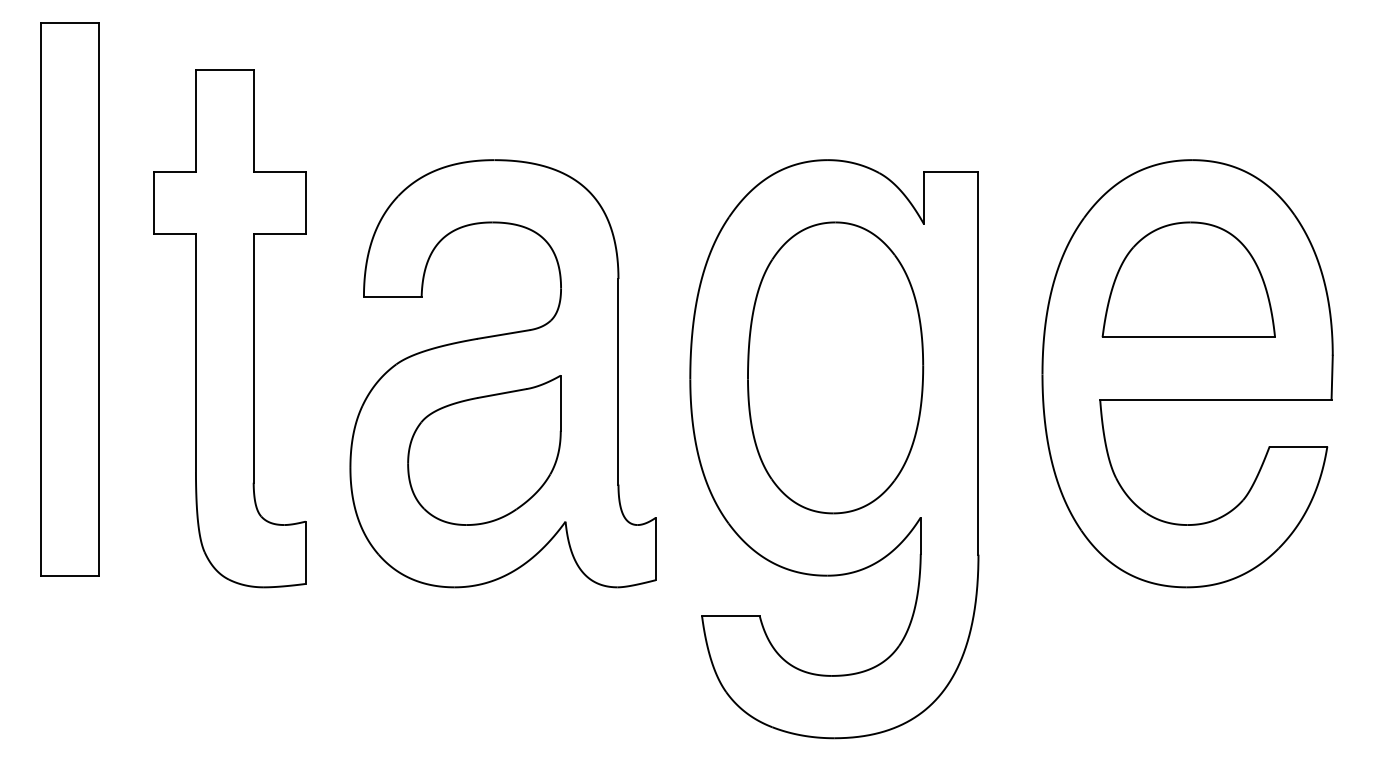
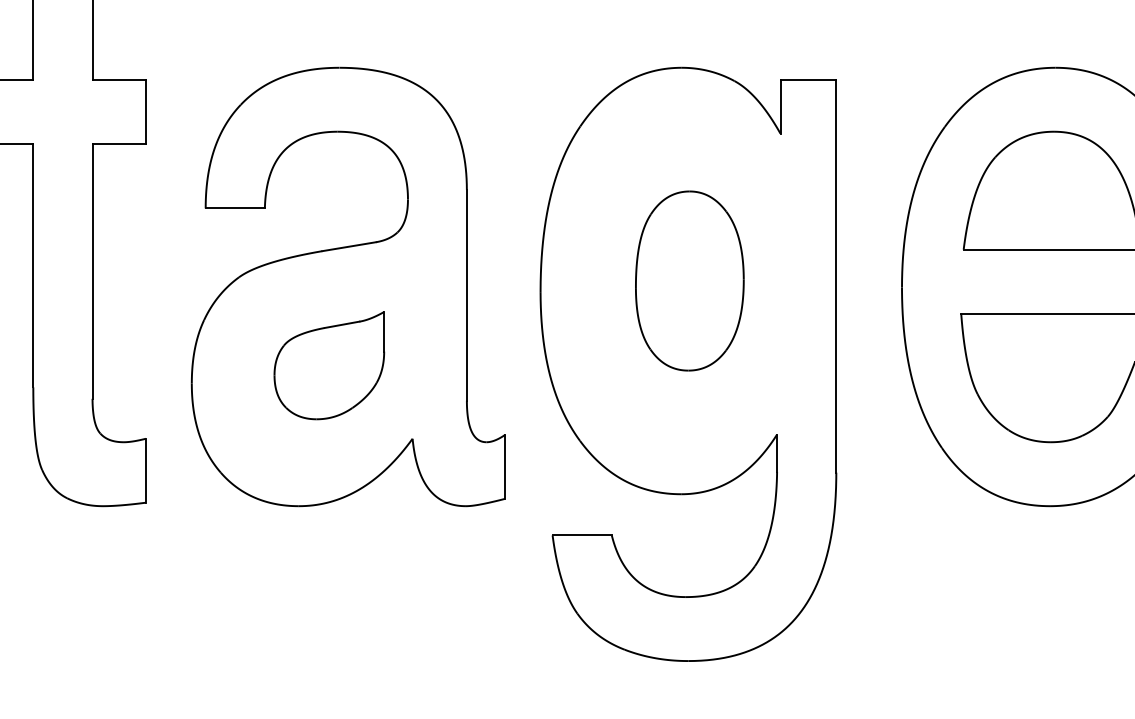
part: (835, 367) -> (689, 280), size x0.6
part: (484, 450) -> (329, 365), size x0.7

